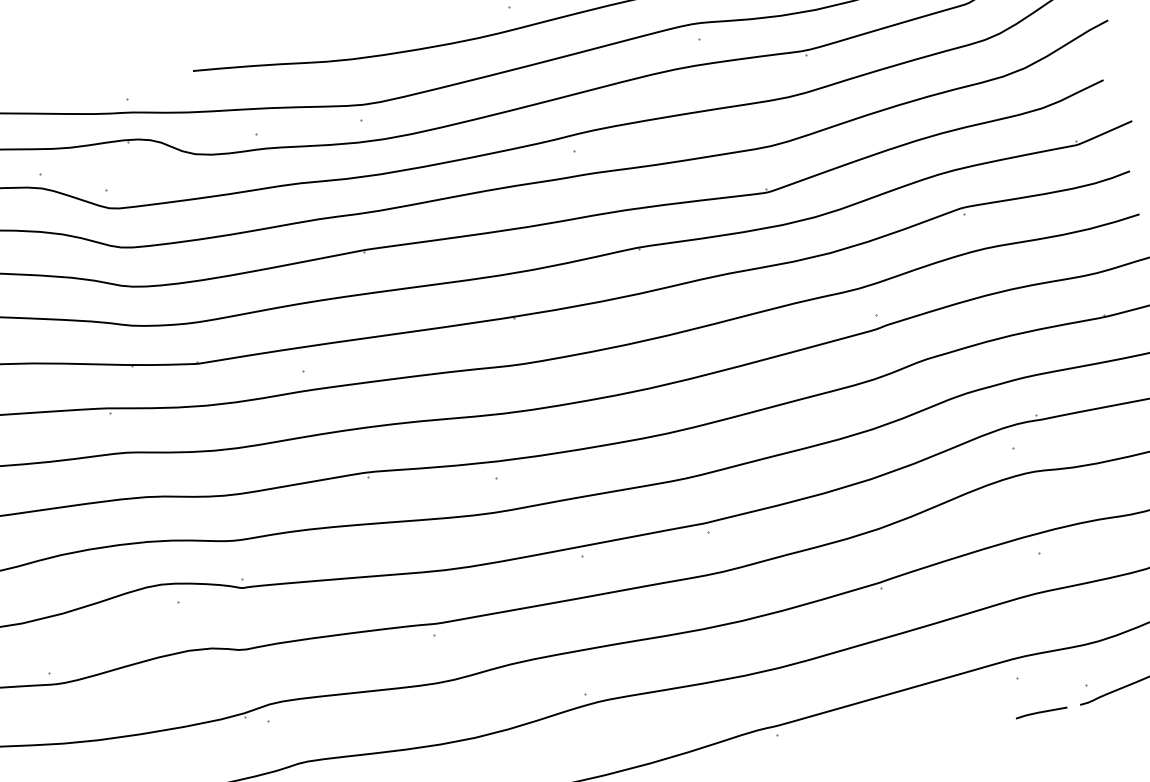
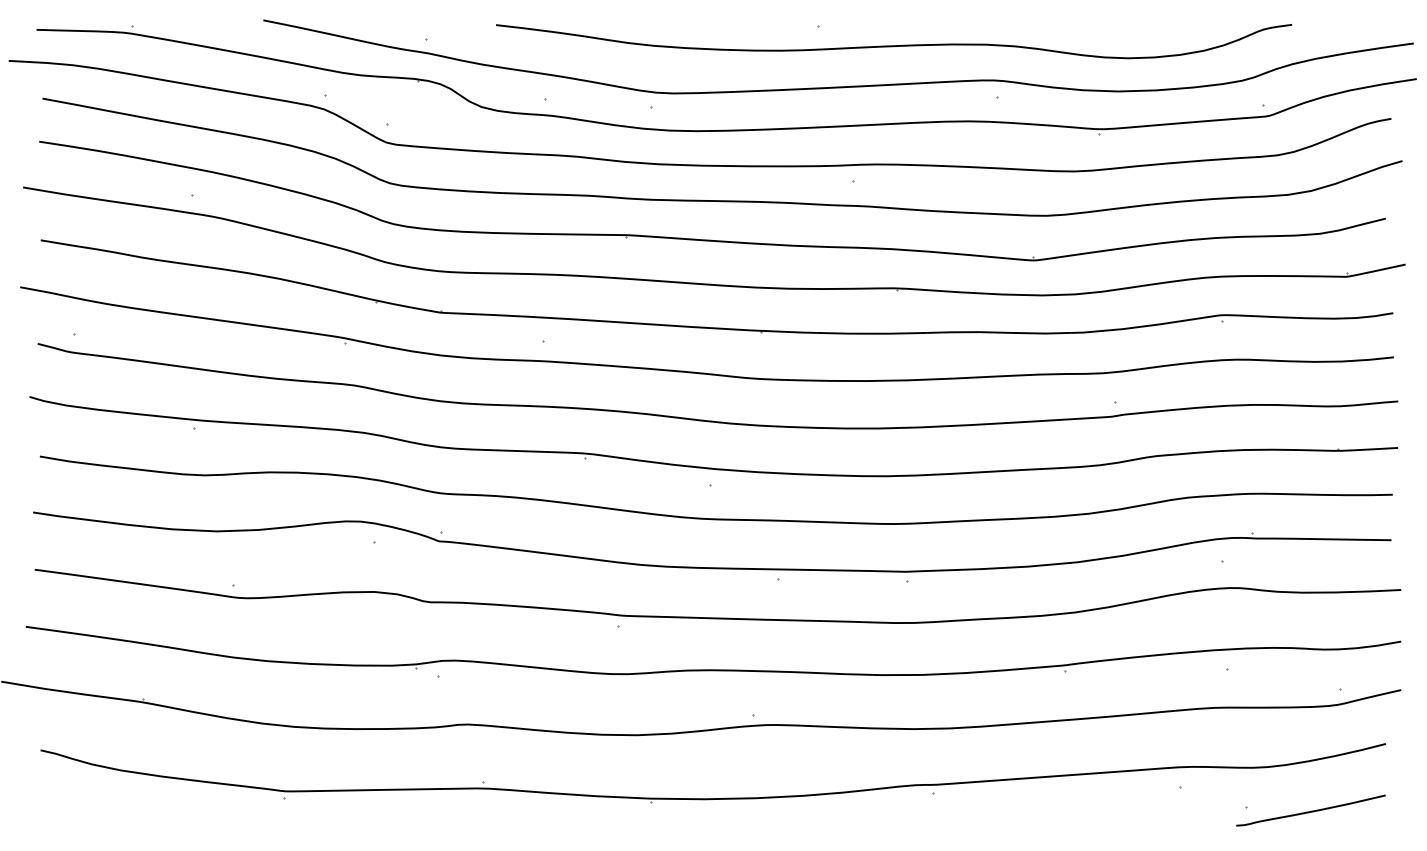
line: (1041, 712) -> (1196, 825), removed

